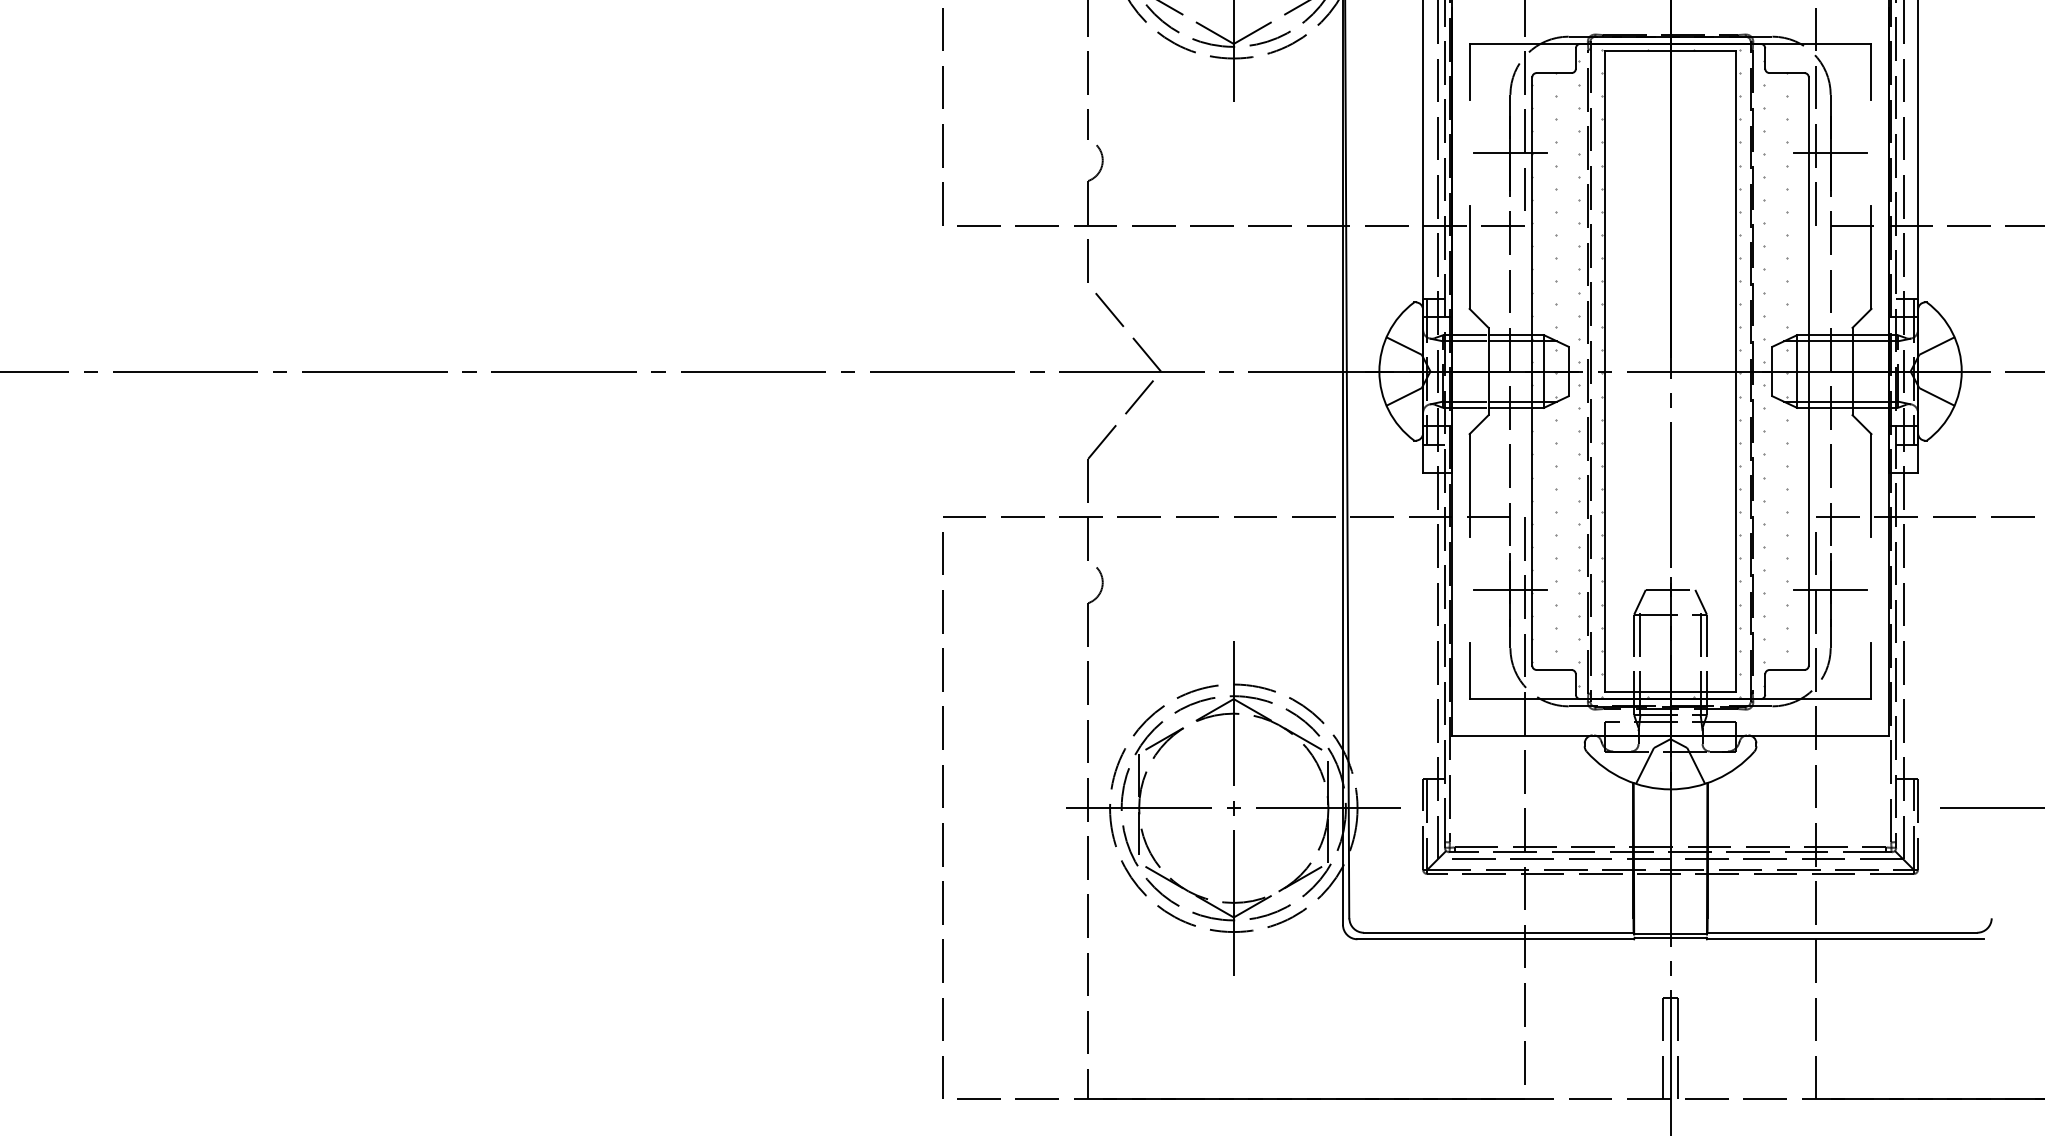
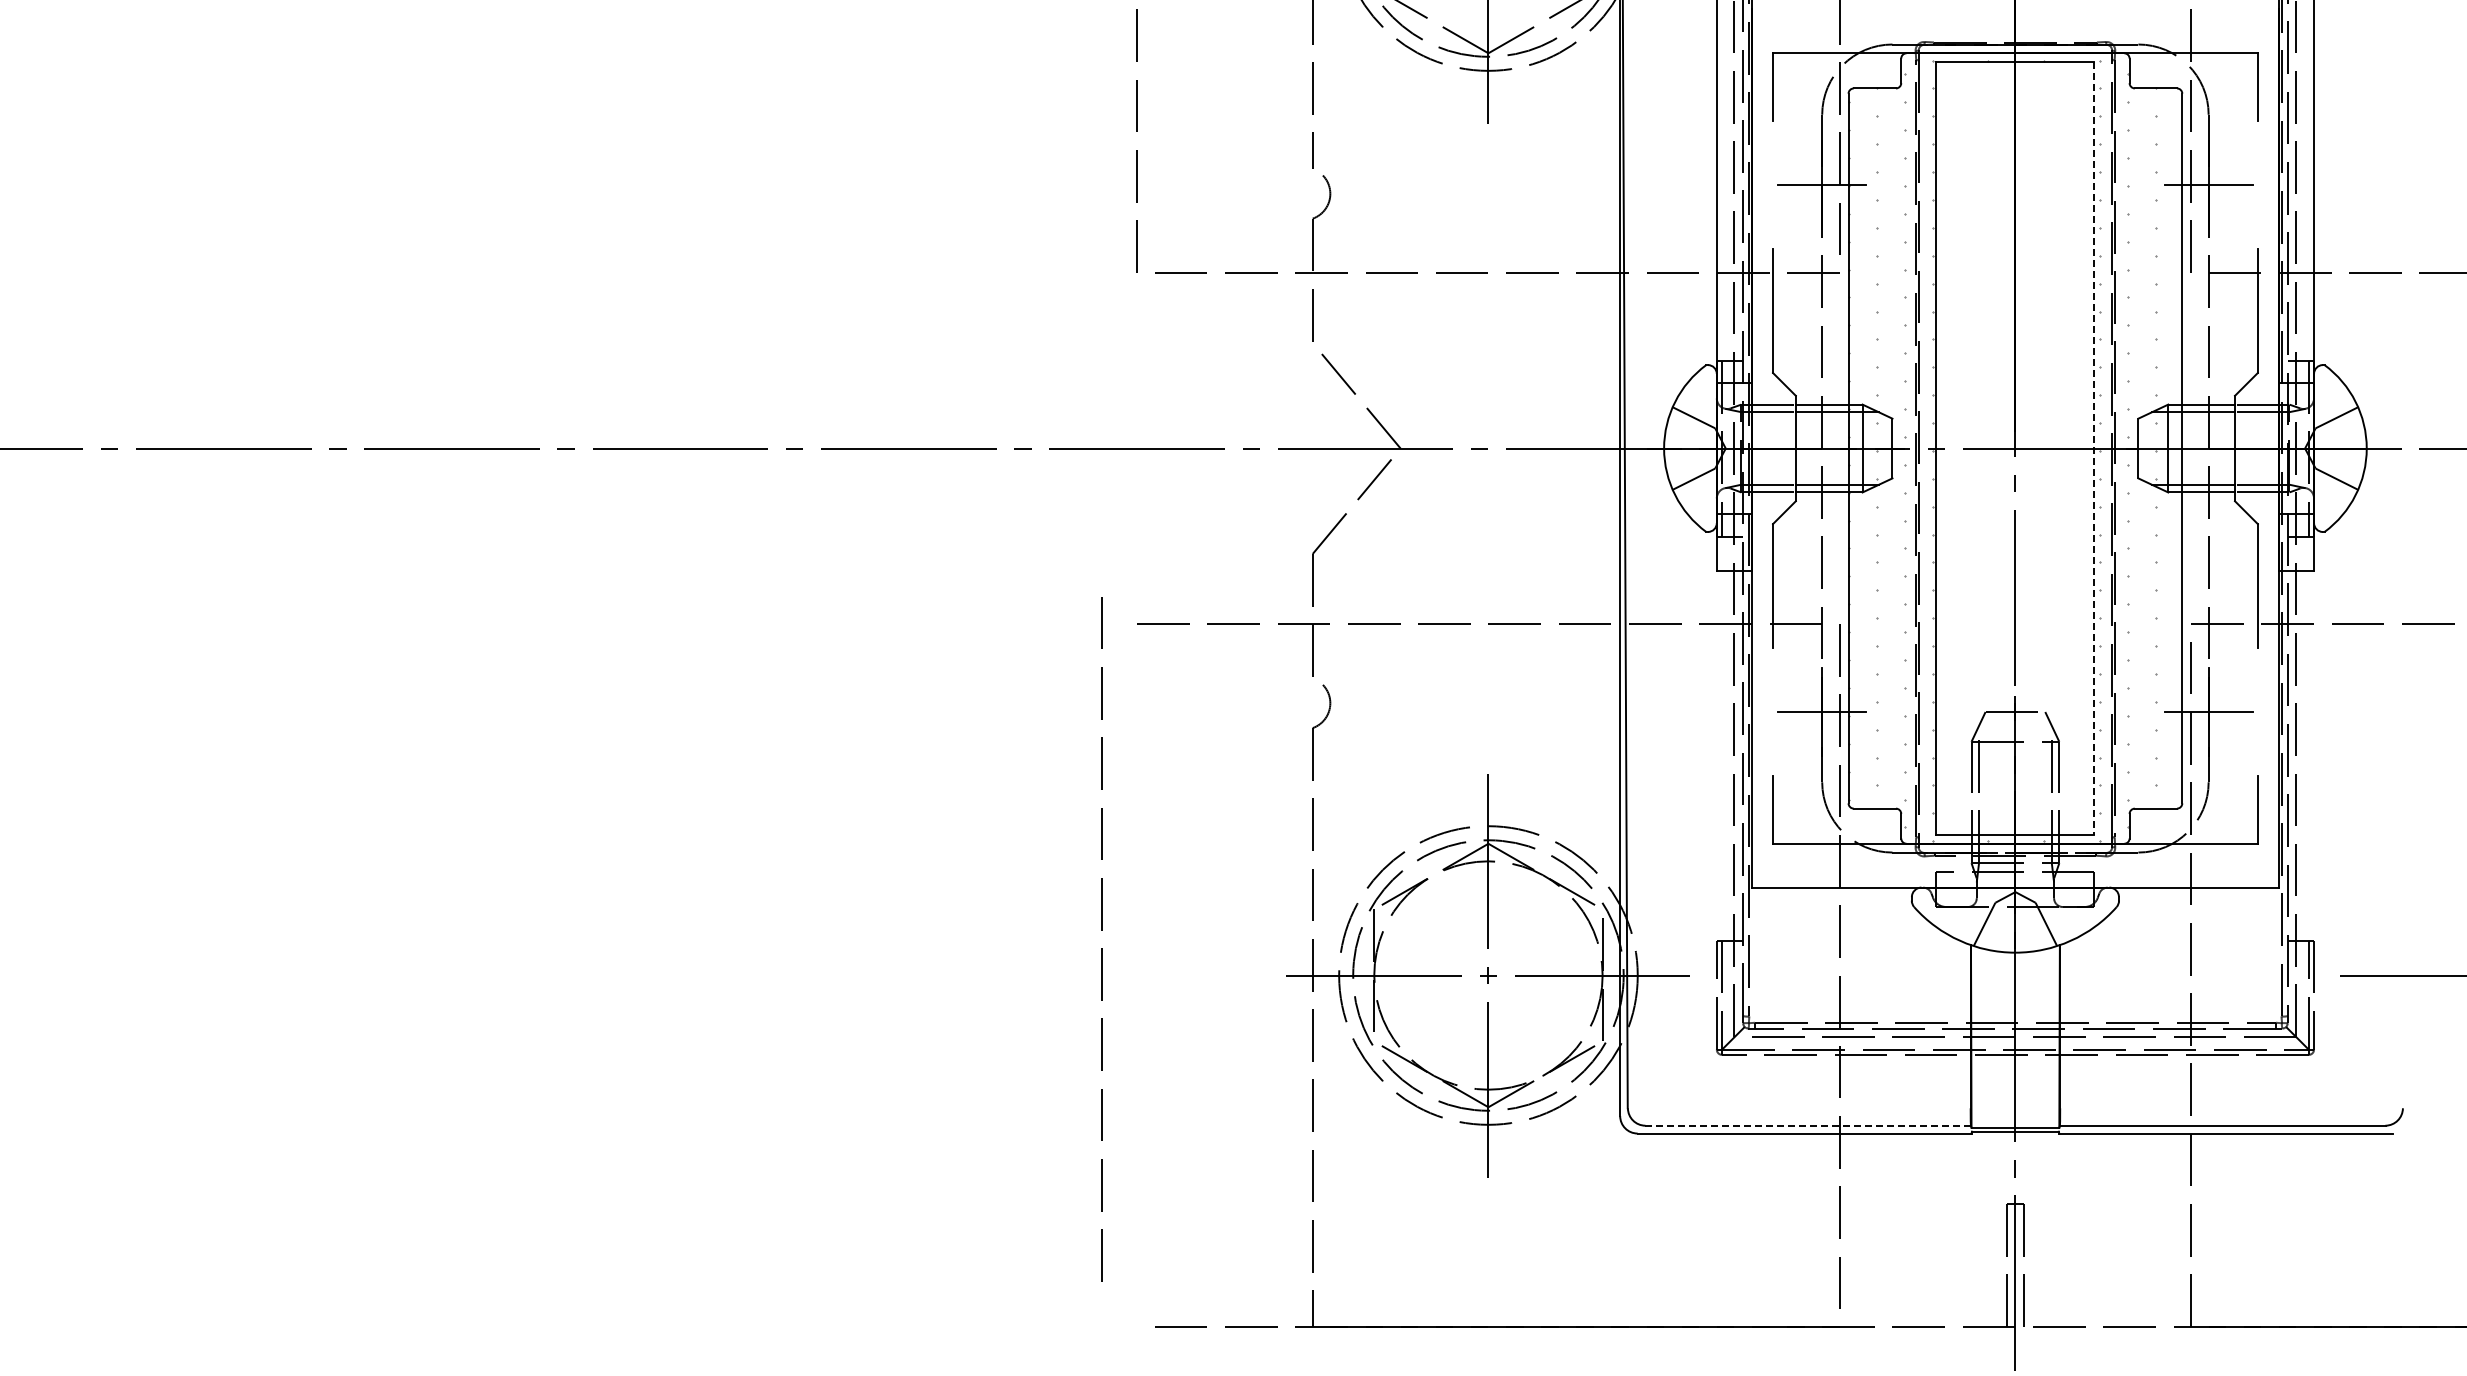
line: (1736, 372) -> (2094, 449), solid -> dashed
line: (942, 808) -> (1101, 930), moved
line: (1499, 932) -> (1808, 1125), solid -> dashed

